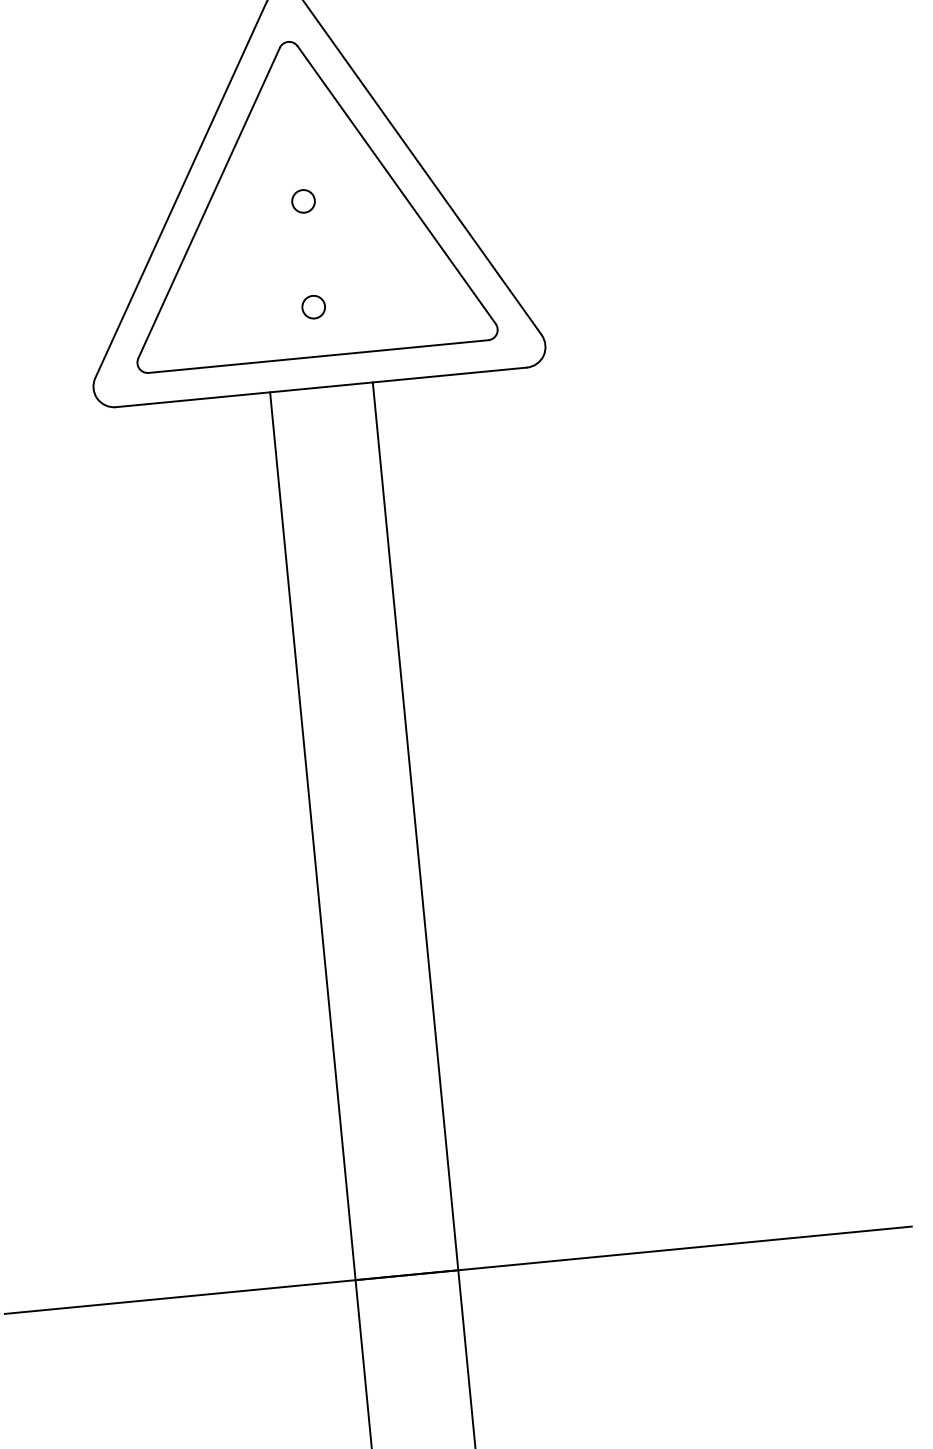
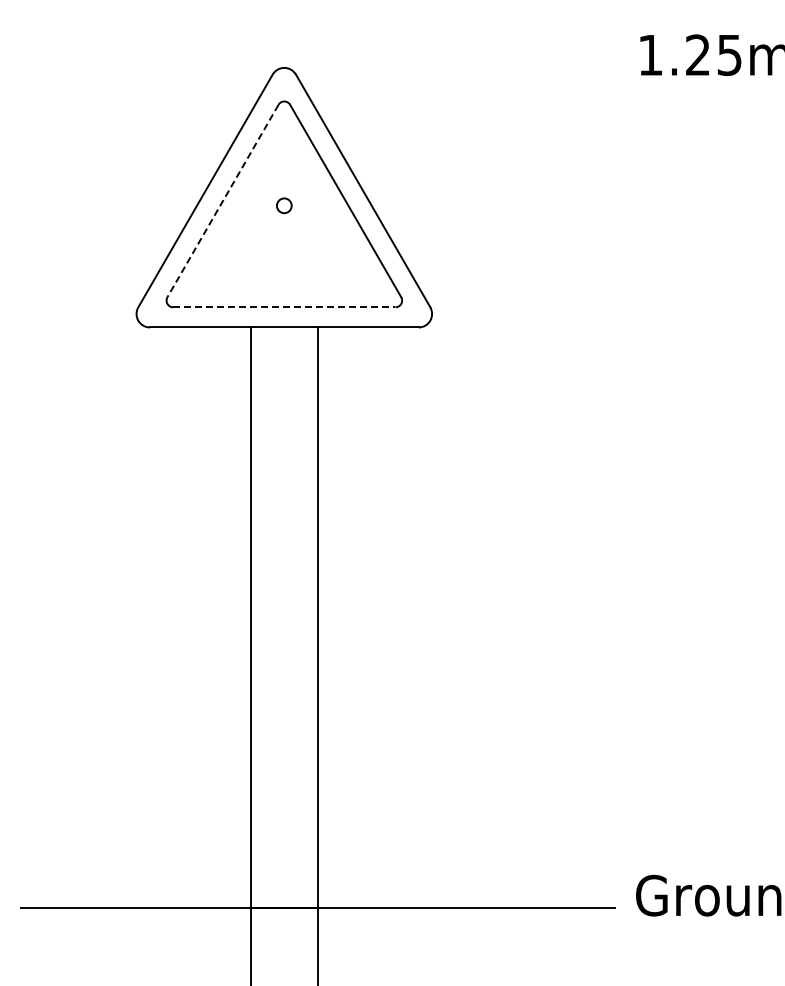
line: (208, 203) -> (222, 201), solid -> dashed
circle: (313, 306) -> (284, 274), removed
line: (318, 356) -> (284, 307), solid -> dashed

